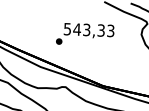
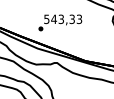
text: (85, 34) -> (60, 22), moved

